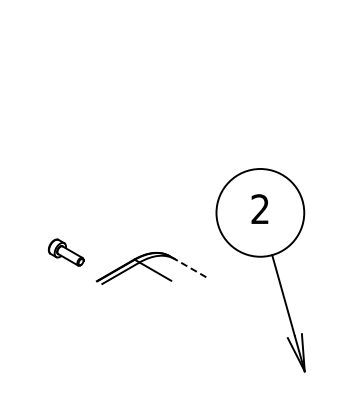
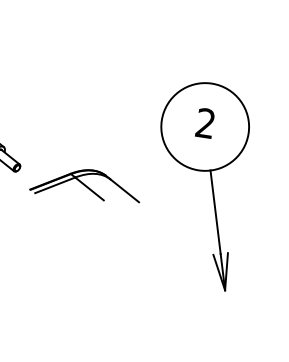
part: (260, 257) -> (198, 171), moved
line: (190, 267) -> (124, 190), dashed -> solid

